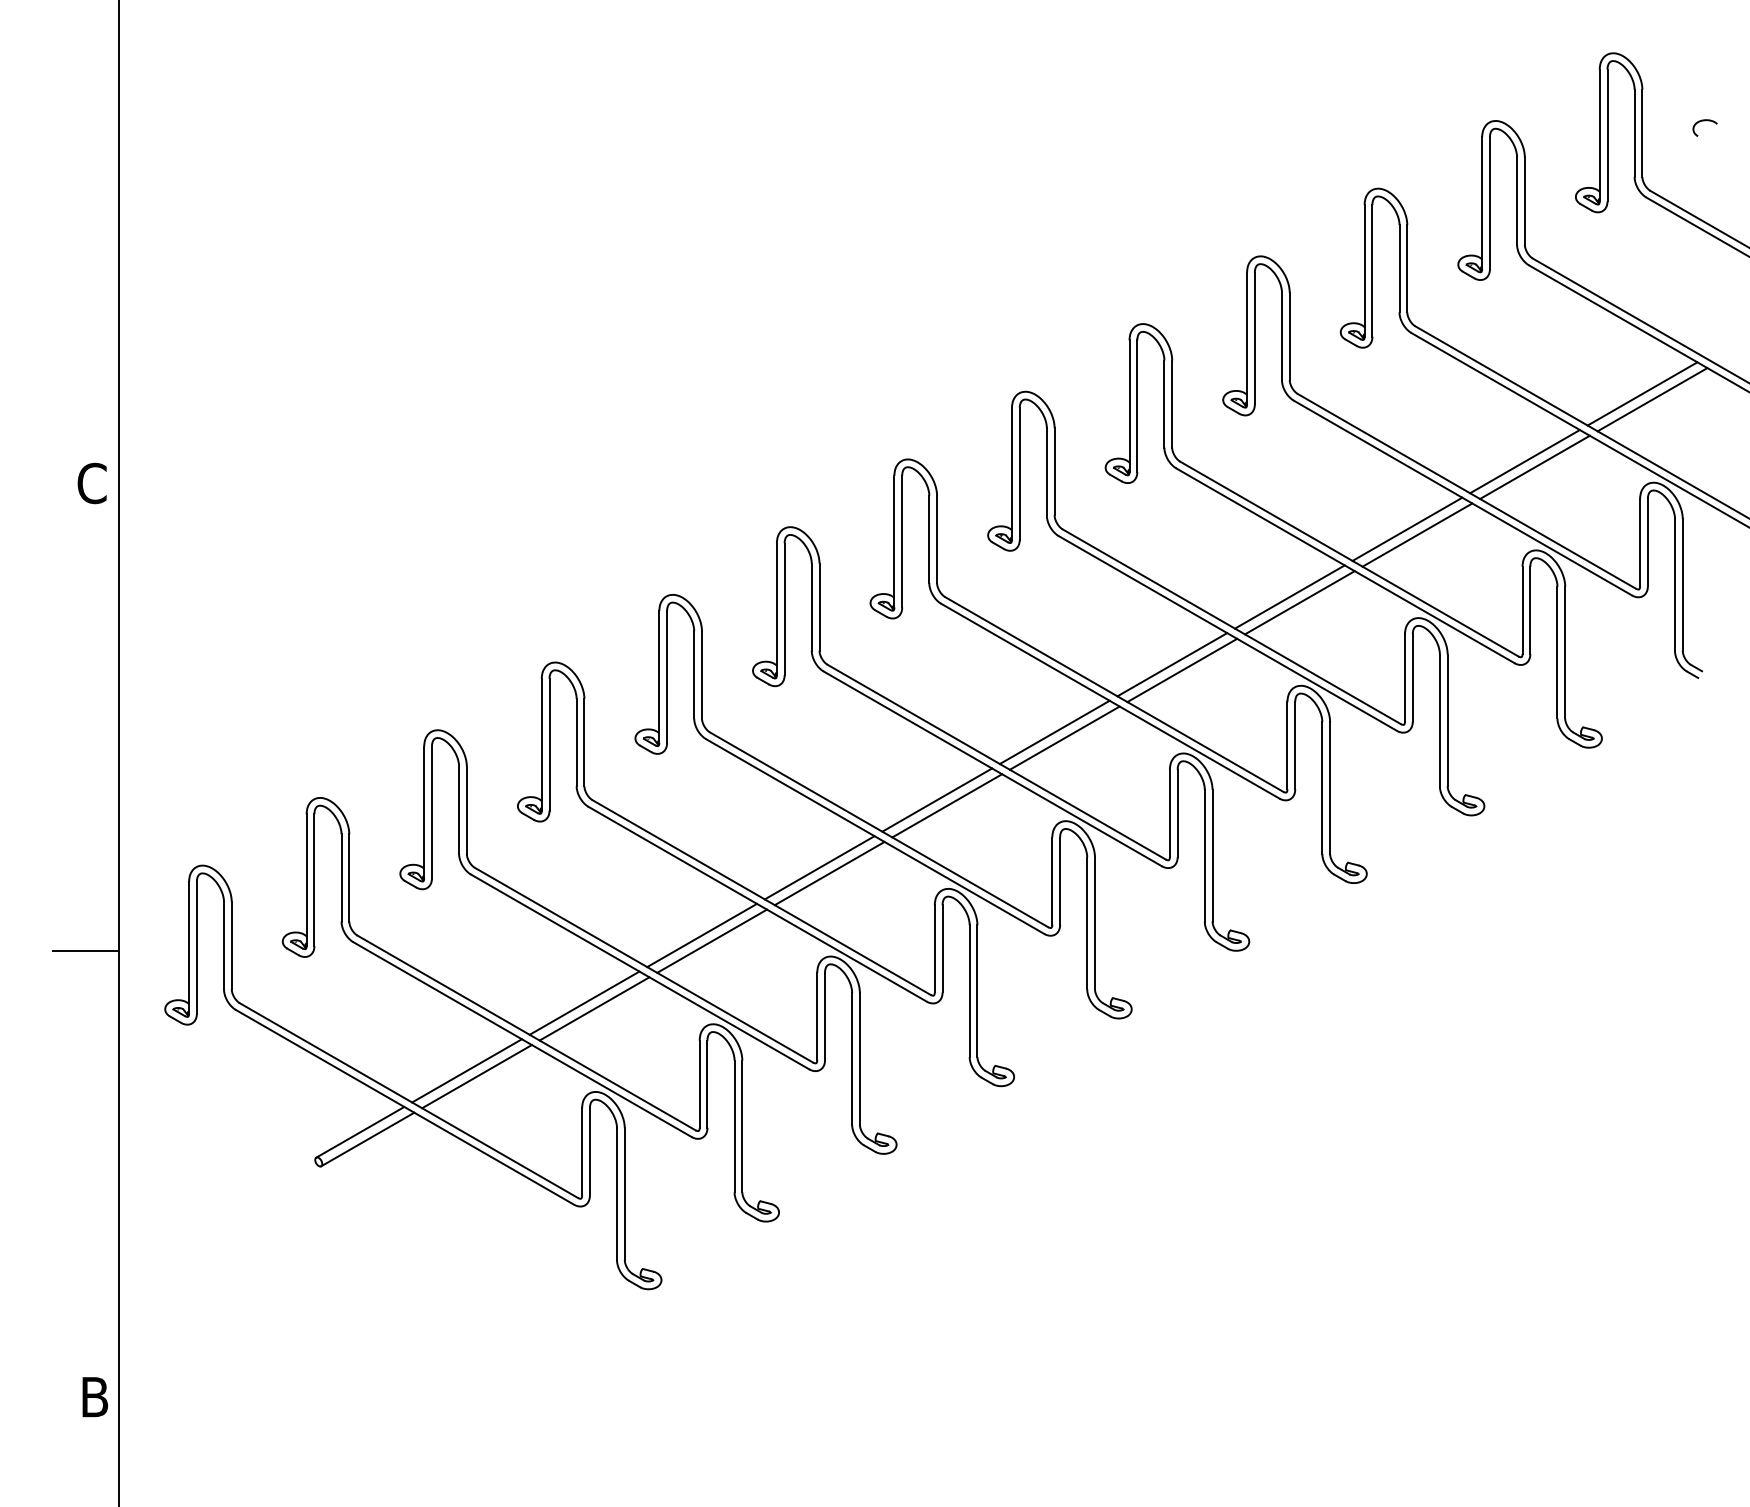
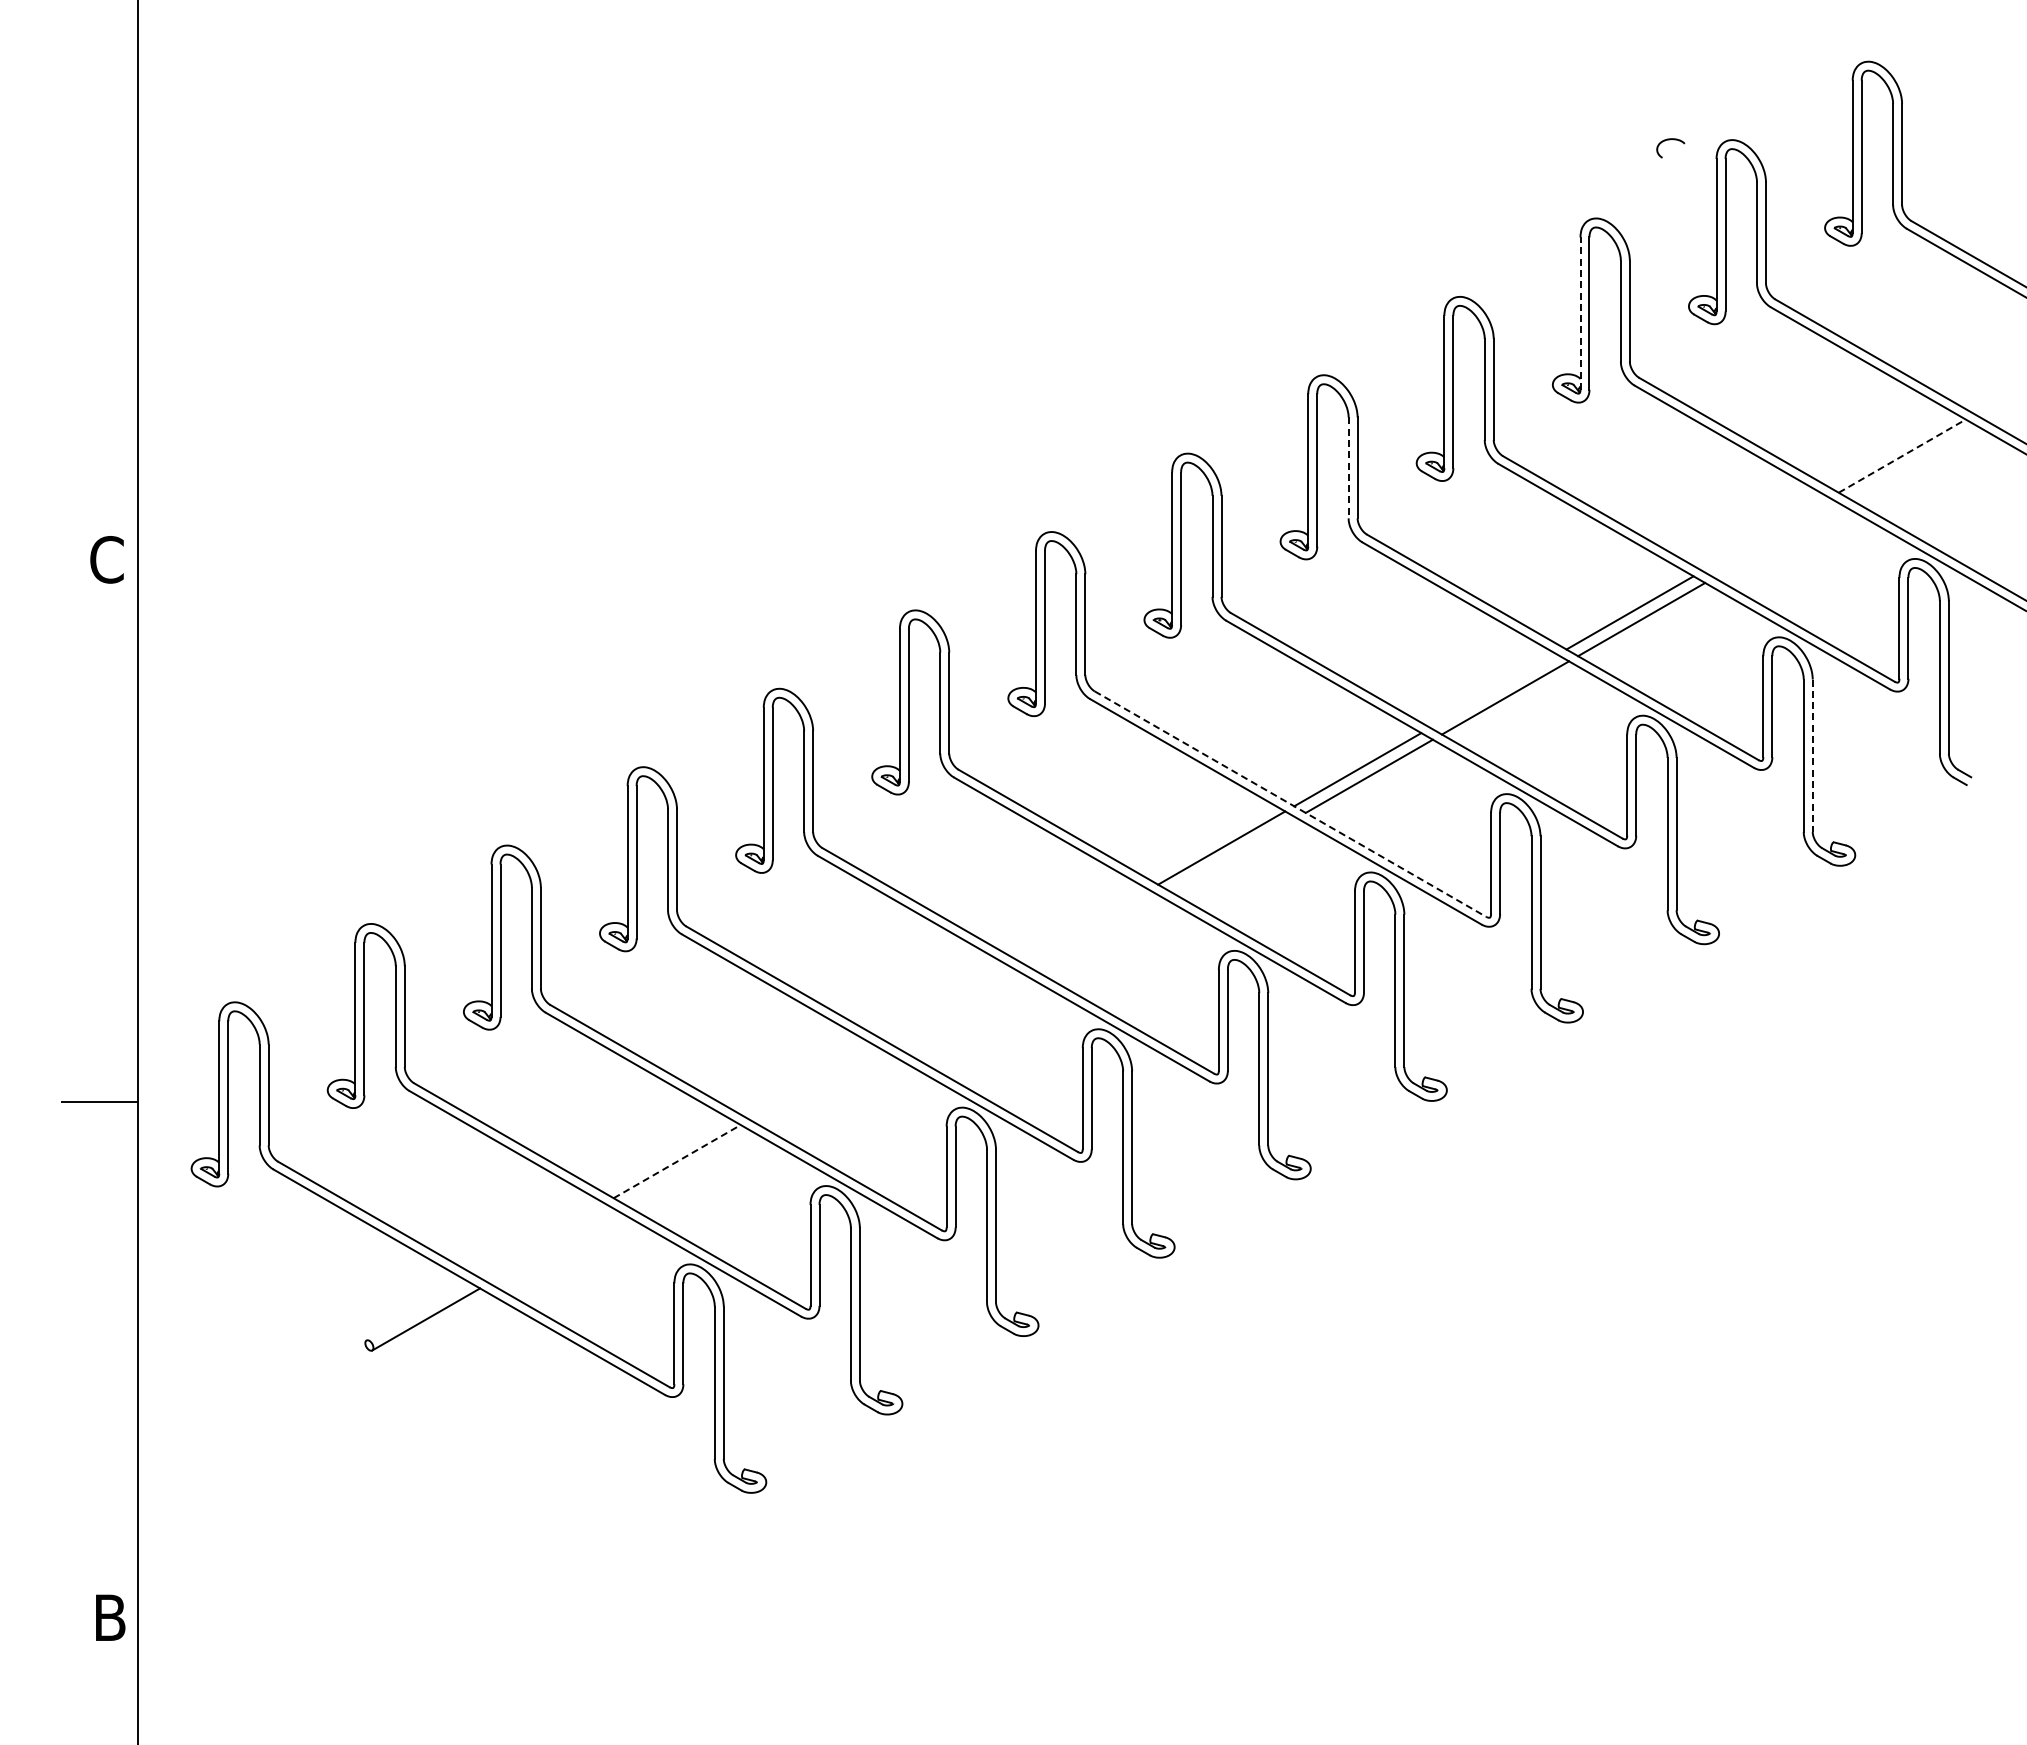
curve: (1704, 121) -> (1670, 140), moved
line: (1364, 270) -> (1580, 313), solid -> dashed
line: (1642, 393) -> (1902, 455), solid -> dashed
line: (1652, 399) -> (1913, 462), removed
line: (1164, 404) -> (1348, 468), solid -> dashed
line: (1524, 461) -> (1765, 534), removed
line: (1534, 466) -> (1777, 540), removed
line: (1289, 596) -> (1493, 690), removed
line: (1565, 653) -> (1812, 756), solid -> dashed
line: (1114, 694) -> (1290, 804), solid -> dashed
line: (1064, 737) -> (1232, 854), removed
line: (937, 800) -> (1085, 926), removed
line: (946, 805) -> (1096, 932), removed
line: (819, 867) -> (949, 1004), removed
line: (829, 873) -> (960, 1011), removed
line: (701, 934) -> (812, 1082), removed
line: (711, 940) -> (824, 1089), removed
line: (584, 1003) -> (677, 1161), solid -> dashed
line: (594, 1008) -> (688, 1167), removed
line: (466, 1070) -> (540, 1239), removed
line: (476, 1076) -> (552, 1246), removed
line: (360, 1131) -> (417, 1310), removed

